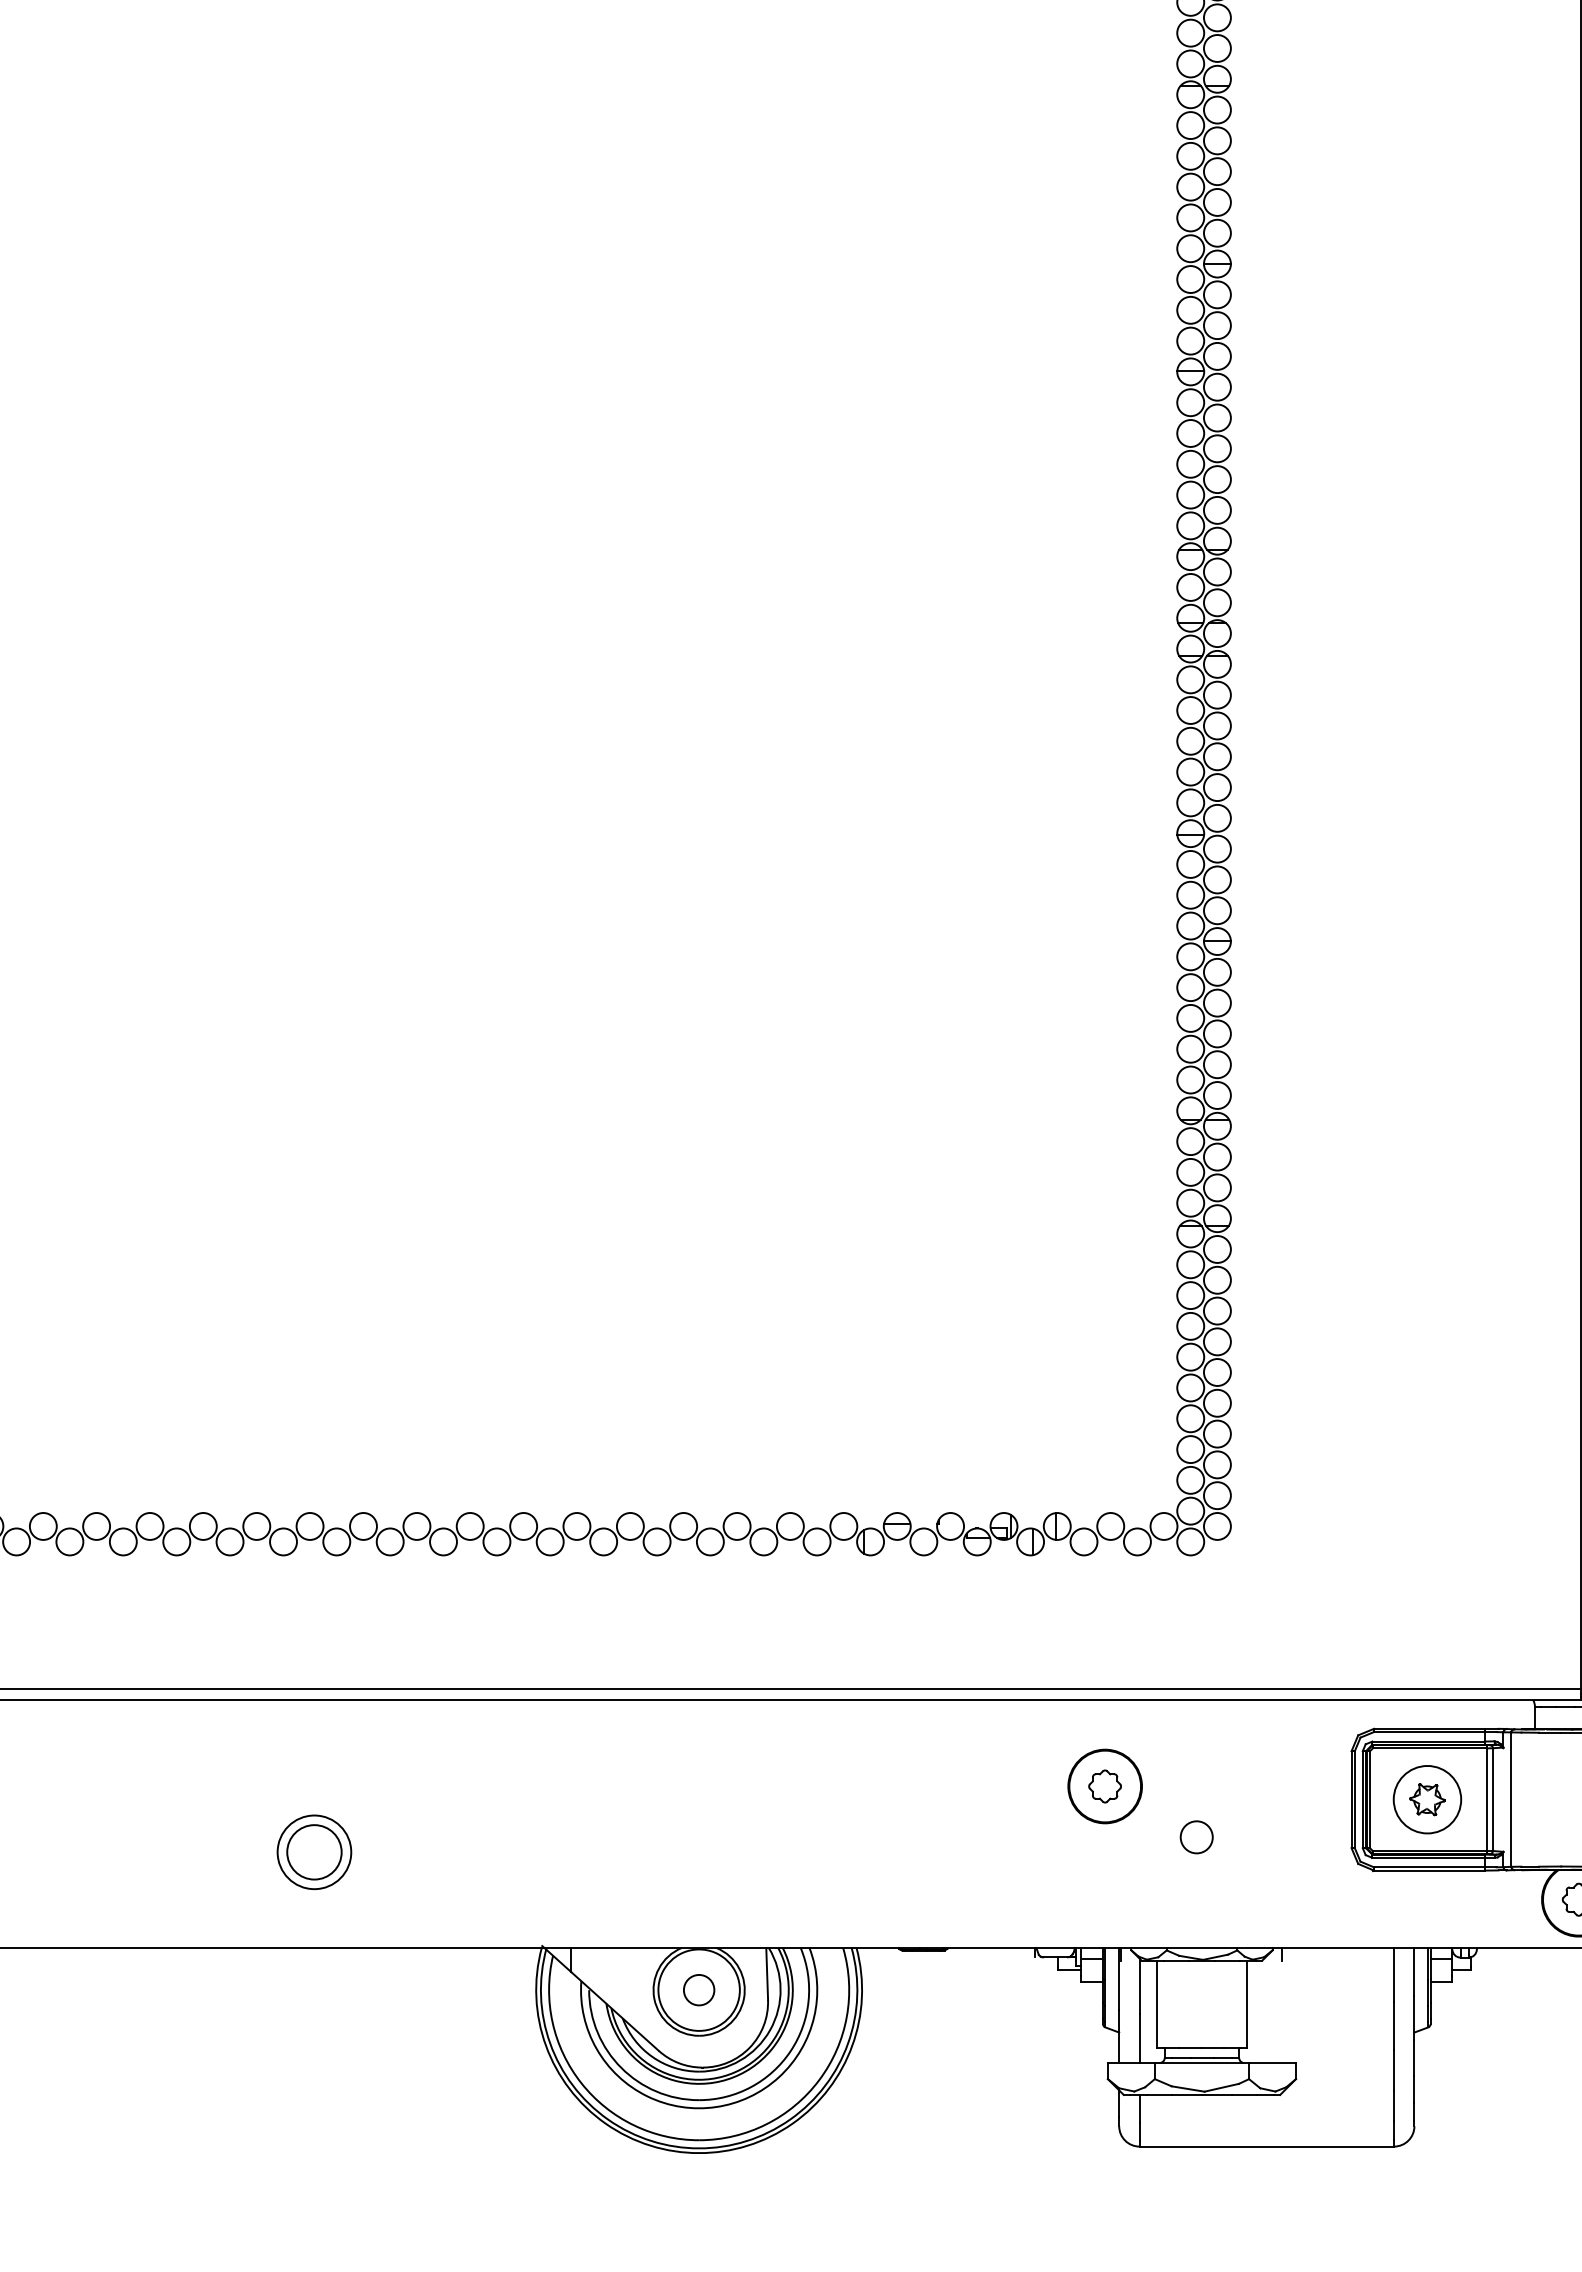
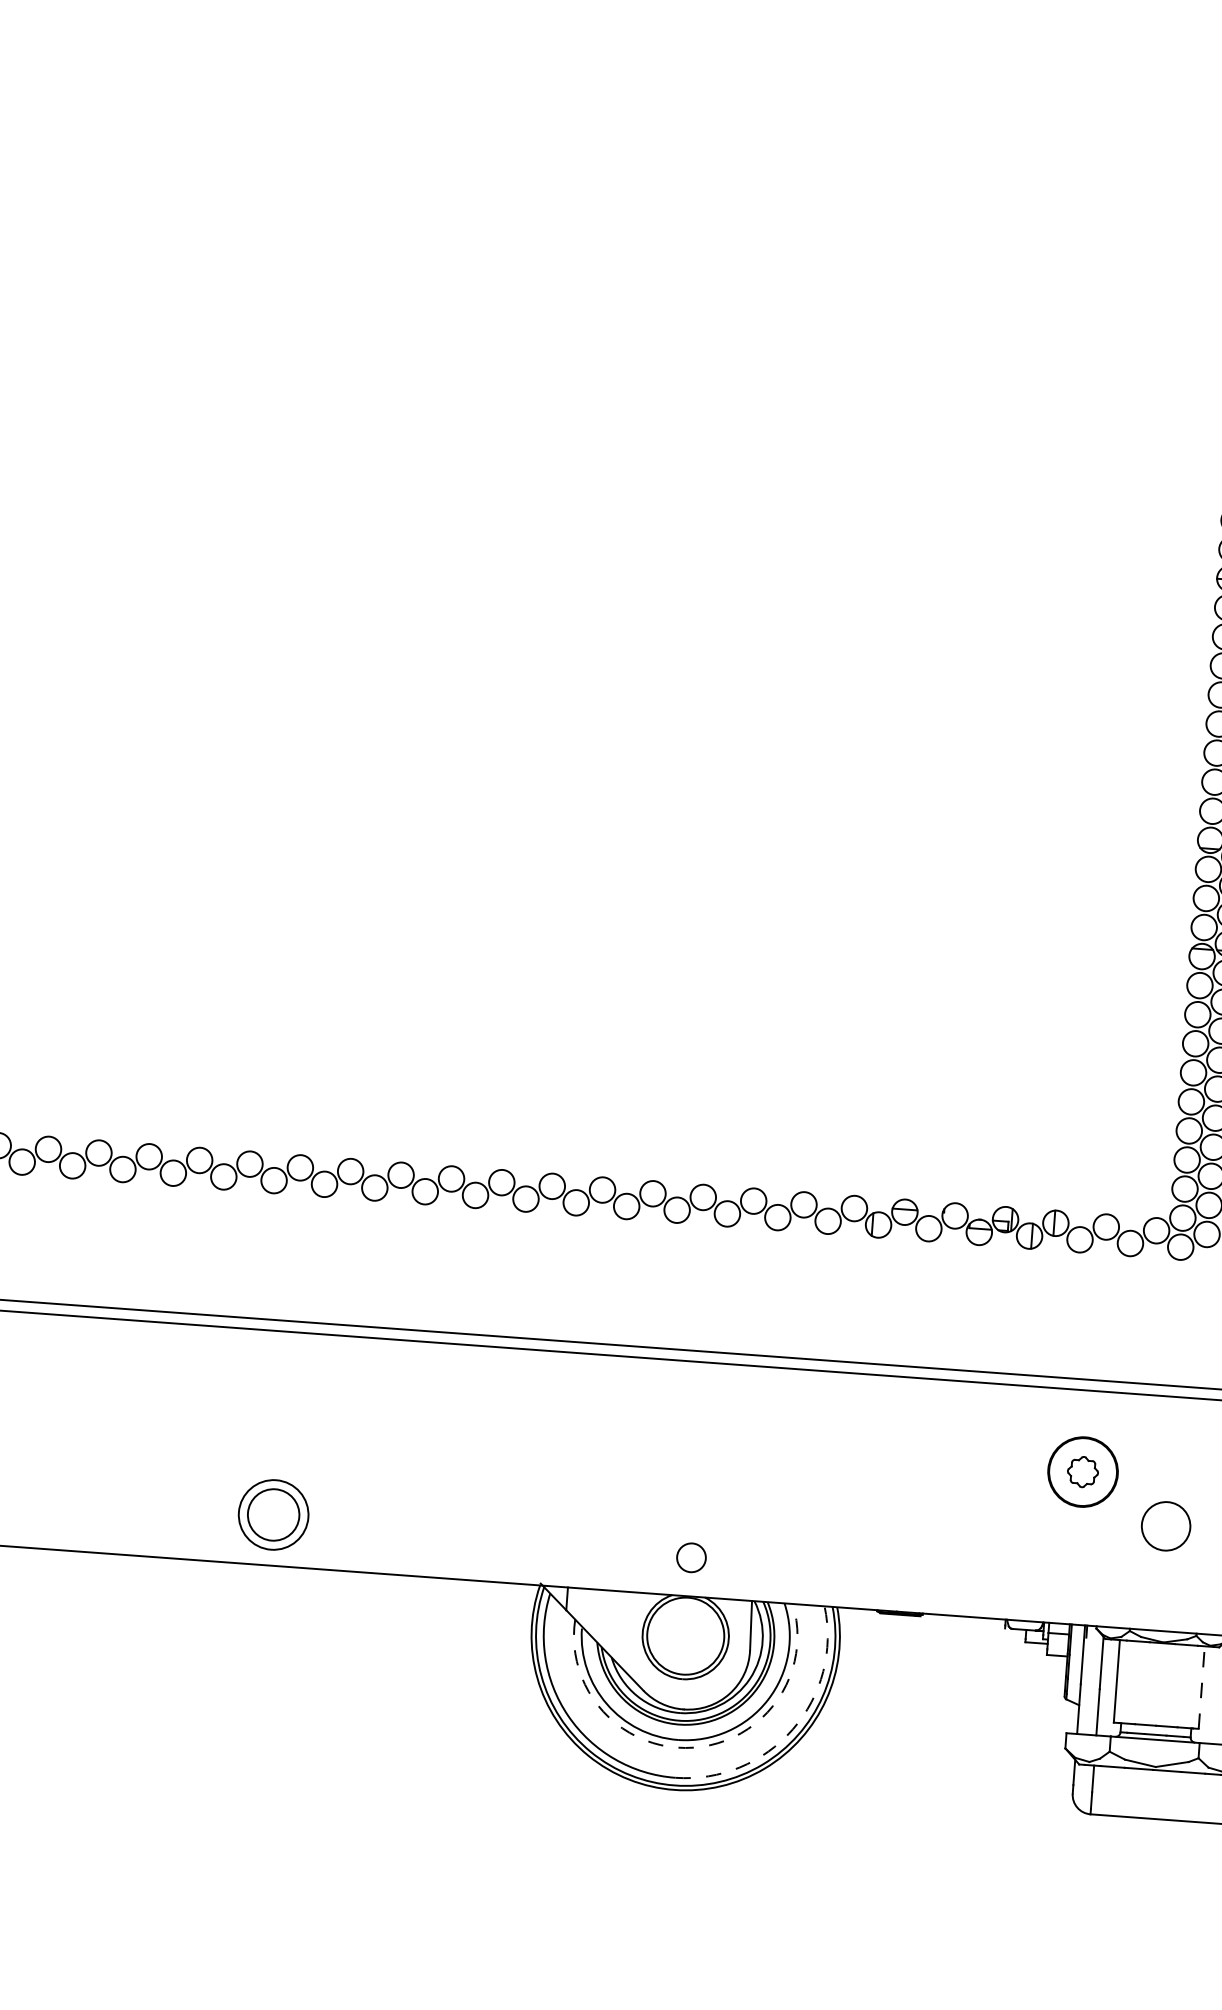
circle: (1196, 1837) -> (1165, 1526), size x1.6
part: (314, 1852) -> (273, 1515), moved
circle: (699, 1990) -> (691, 1558), moved
line: (1246, 2004) -> (1201, 1687), solid -> dashed
arc: (819, 2080) -> (793, 1729), solid -> dashed
arc: (716, 2107) -> (693, 1748), solid -> dashed

